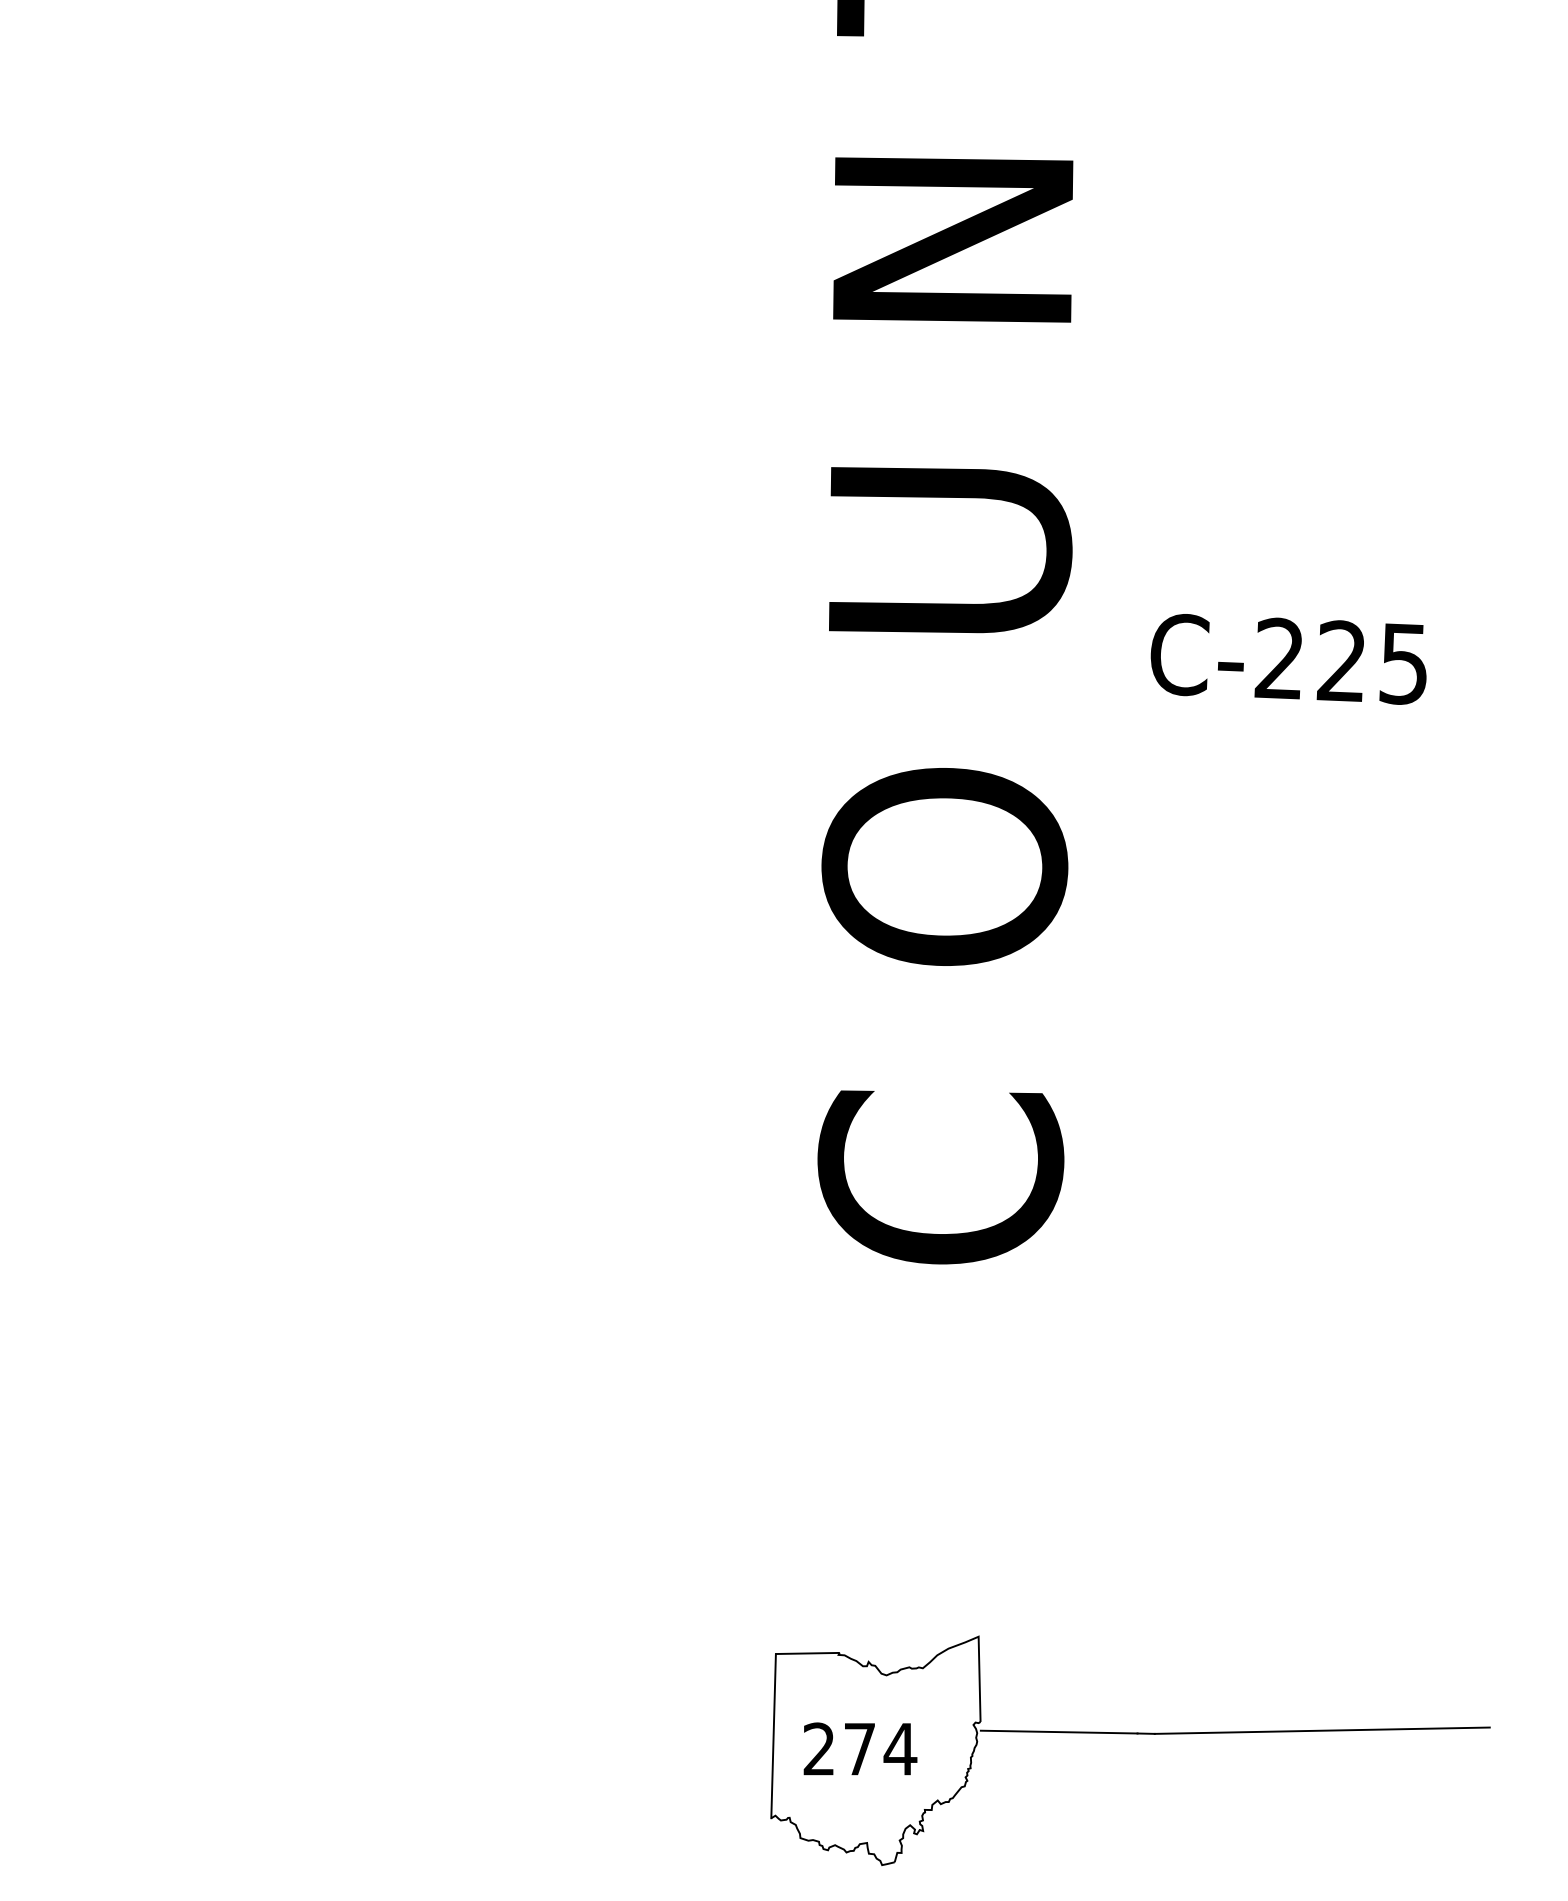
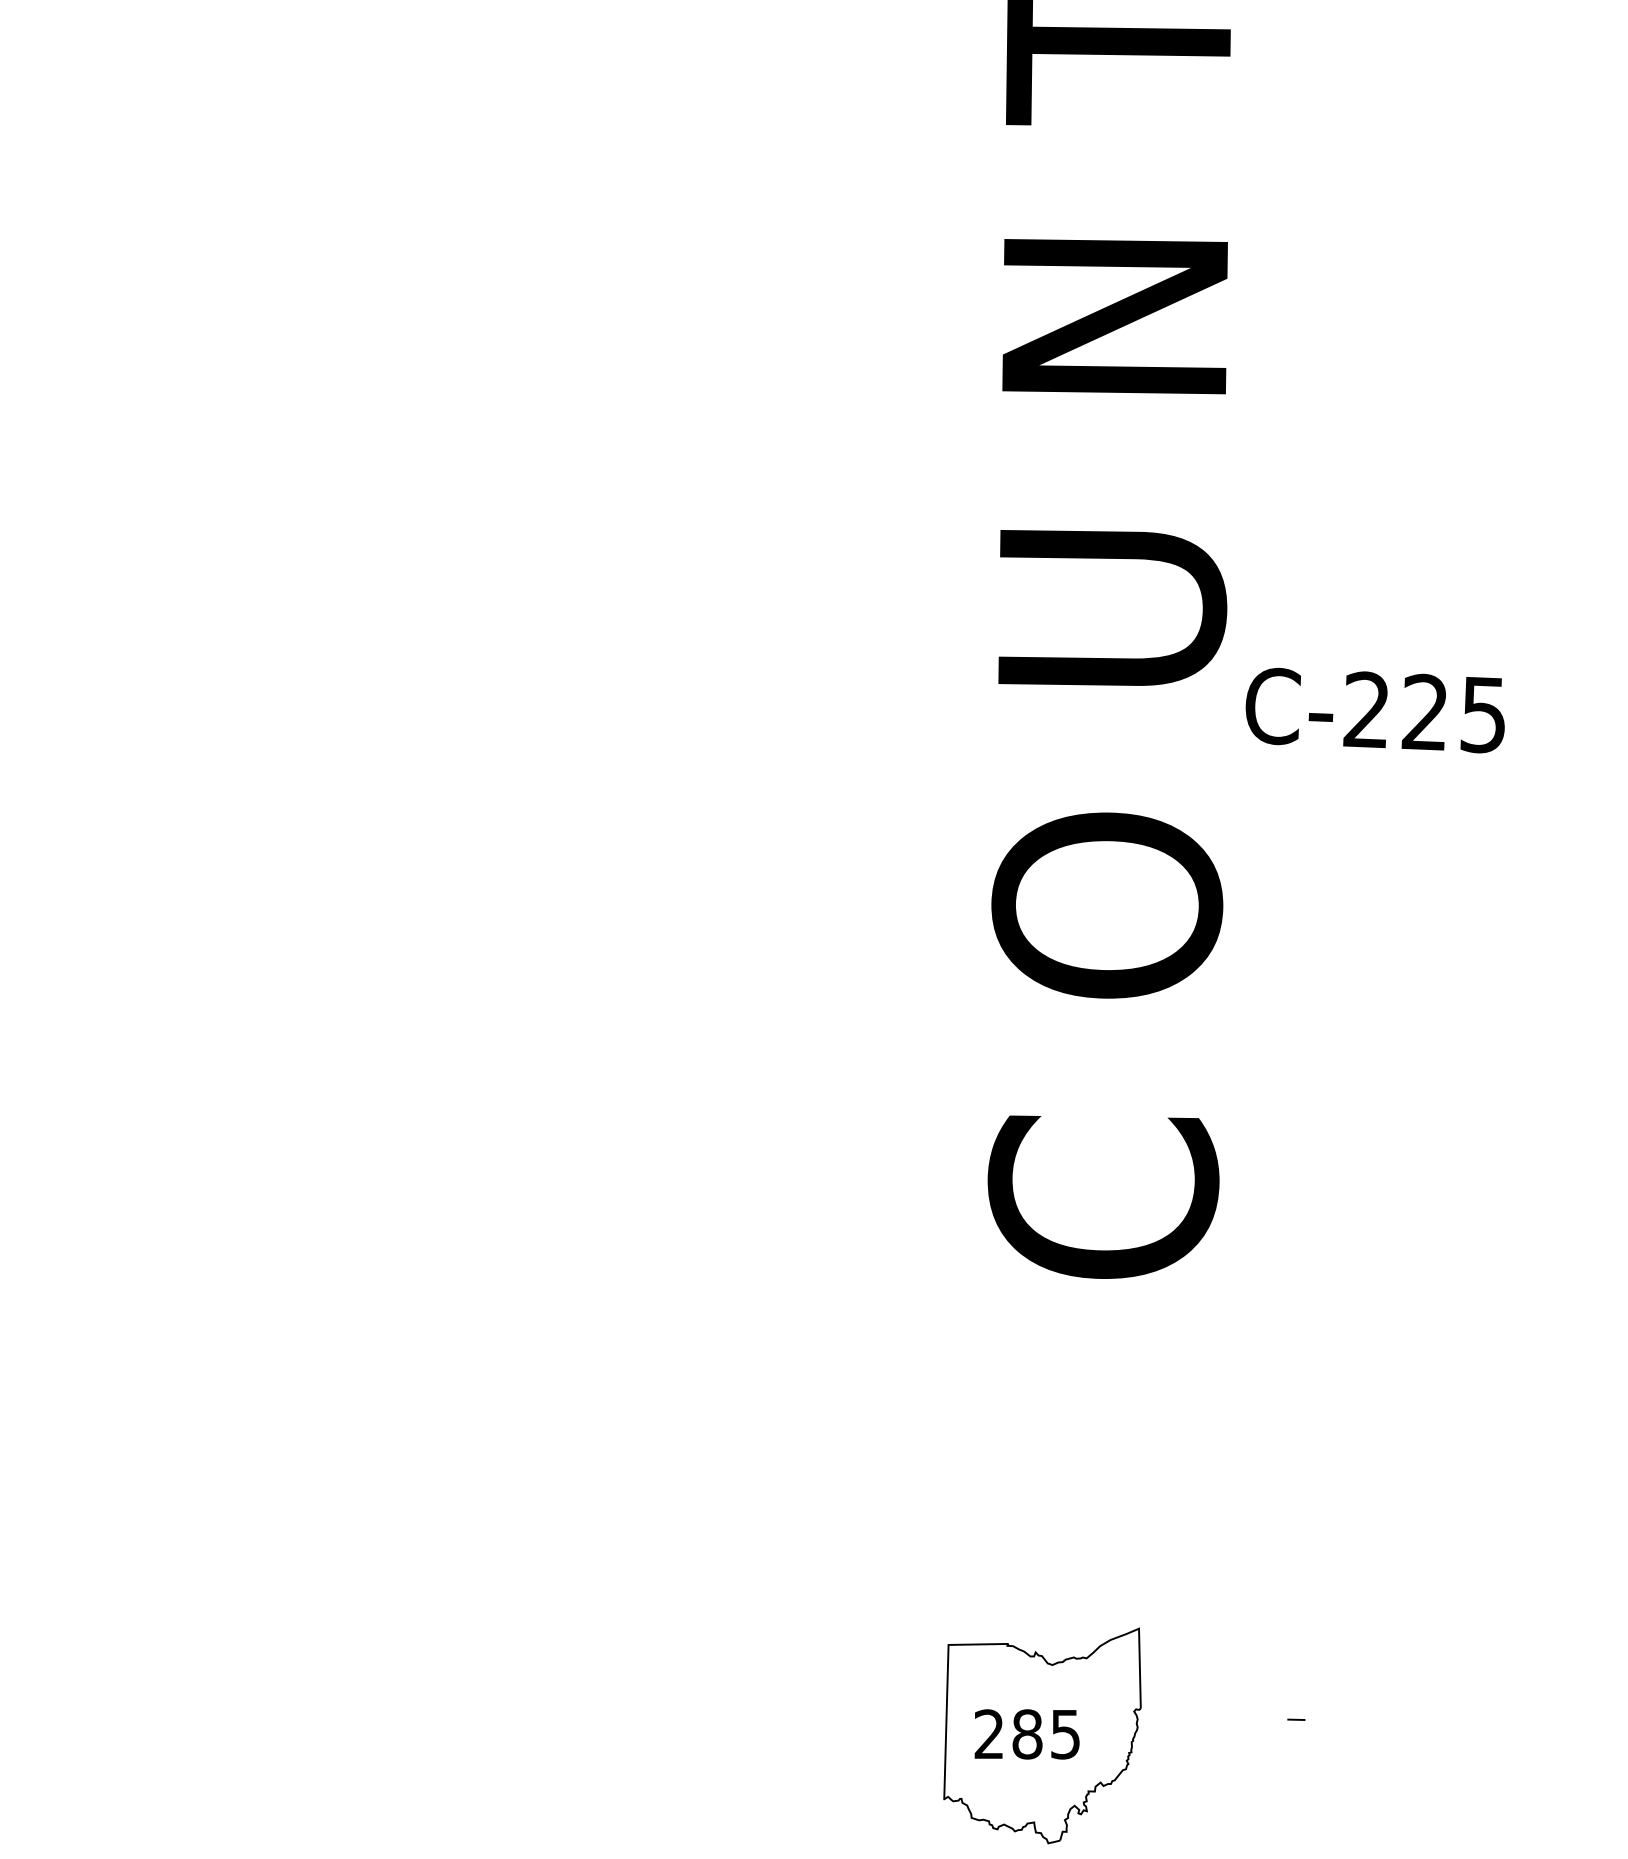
text: (1287, 659) -> (1374, 710), moved
line: (1321, 1730) -> (1461, 1716), removed
line: (1058, 1732) -> (1214, 1718), removed
text: (880, 1749) -> (1046, 1734), 274 -> 285

